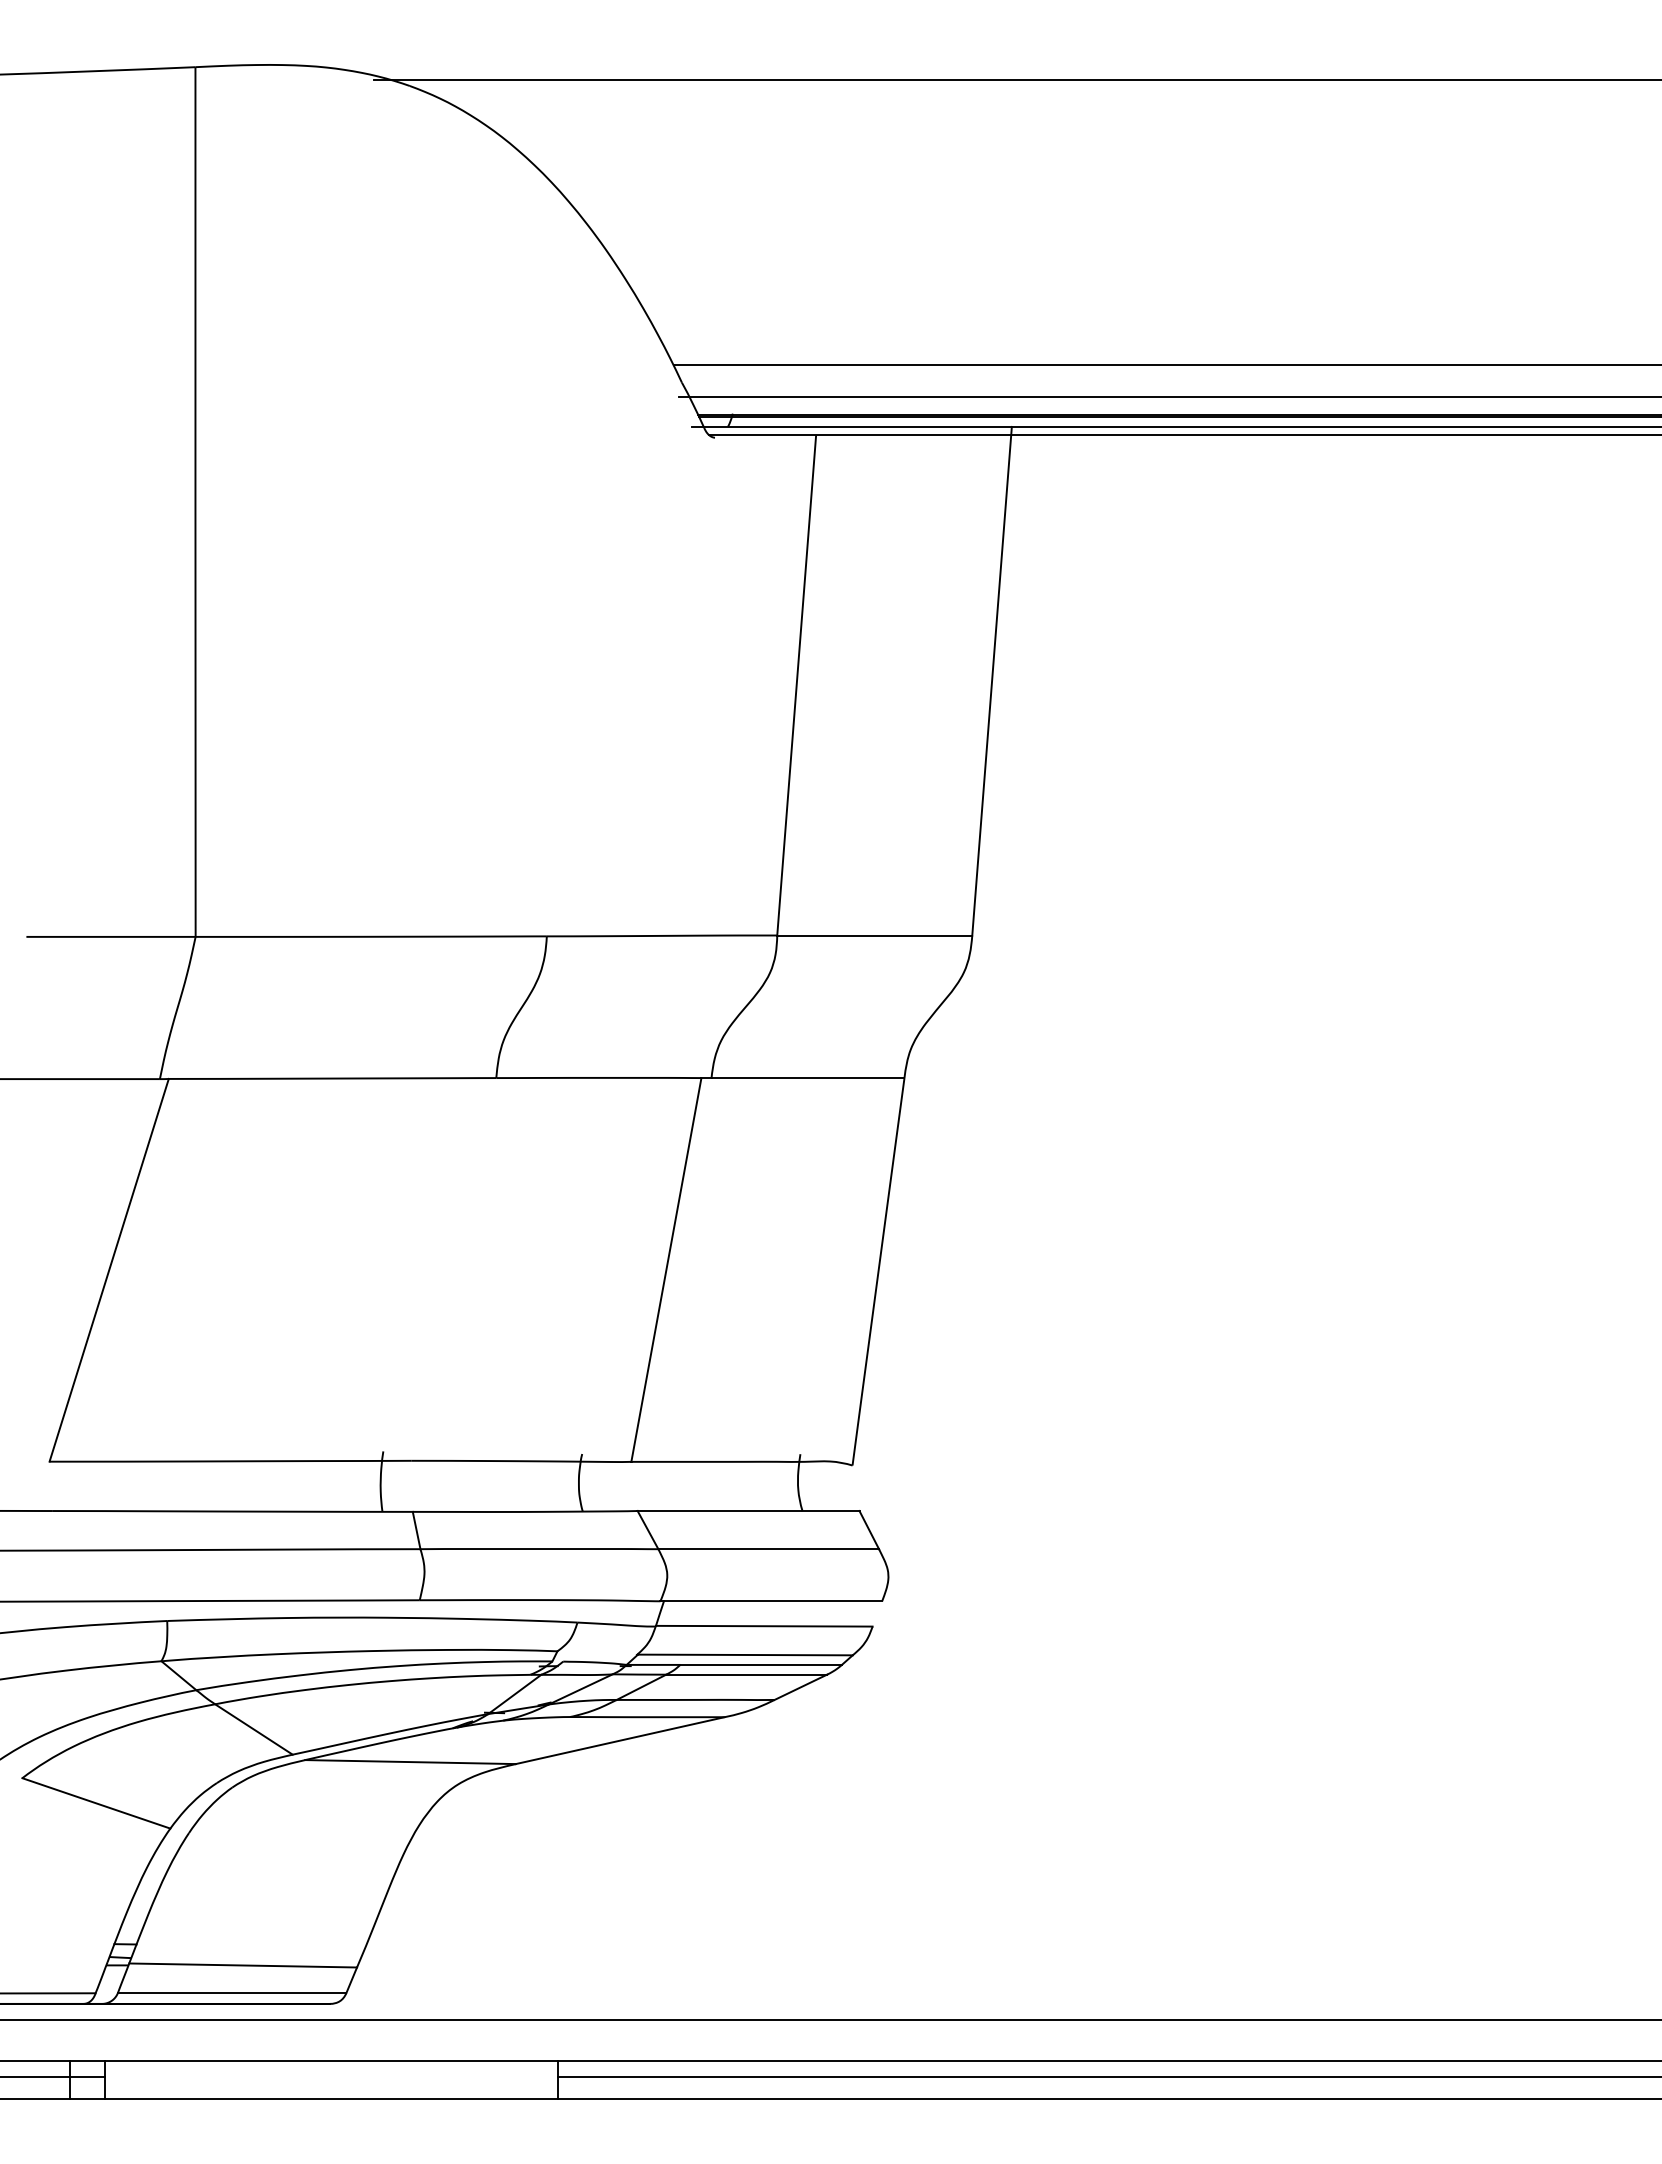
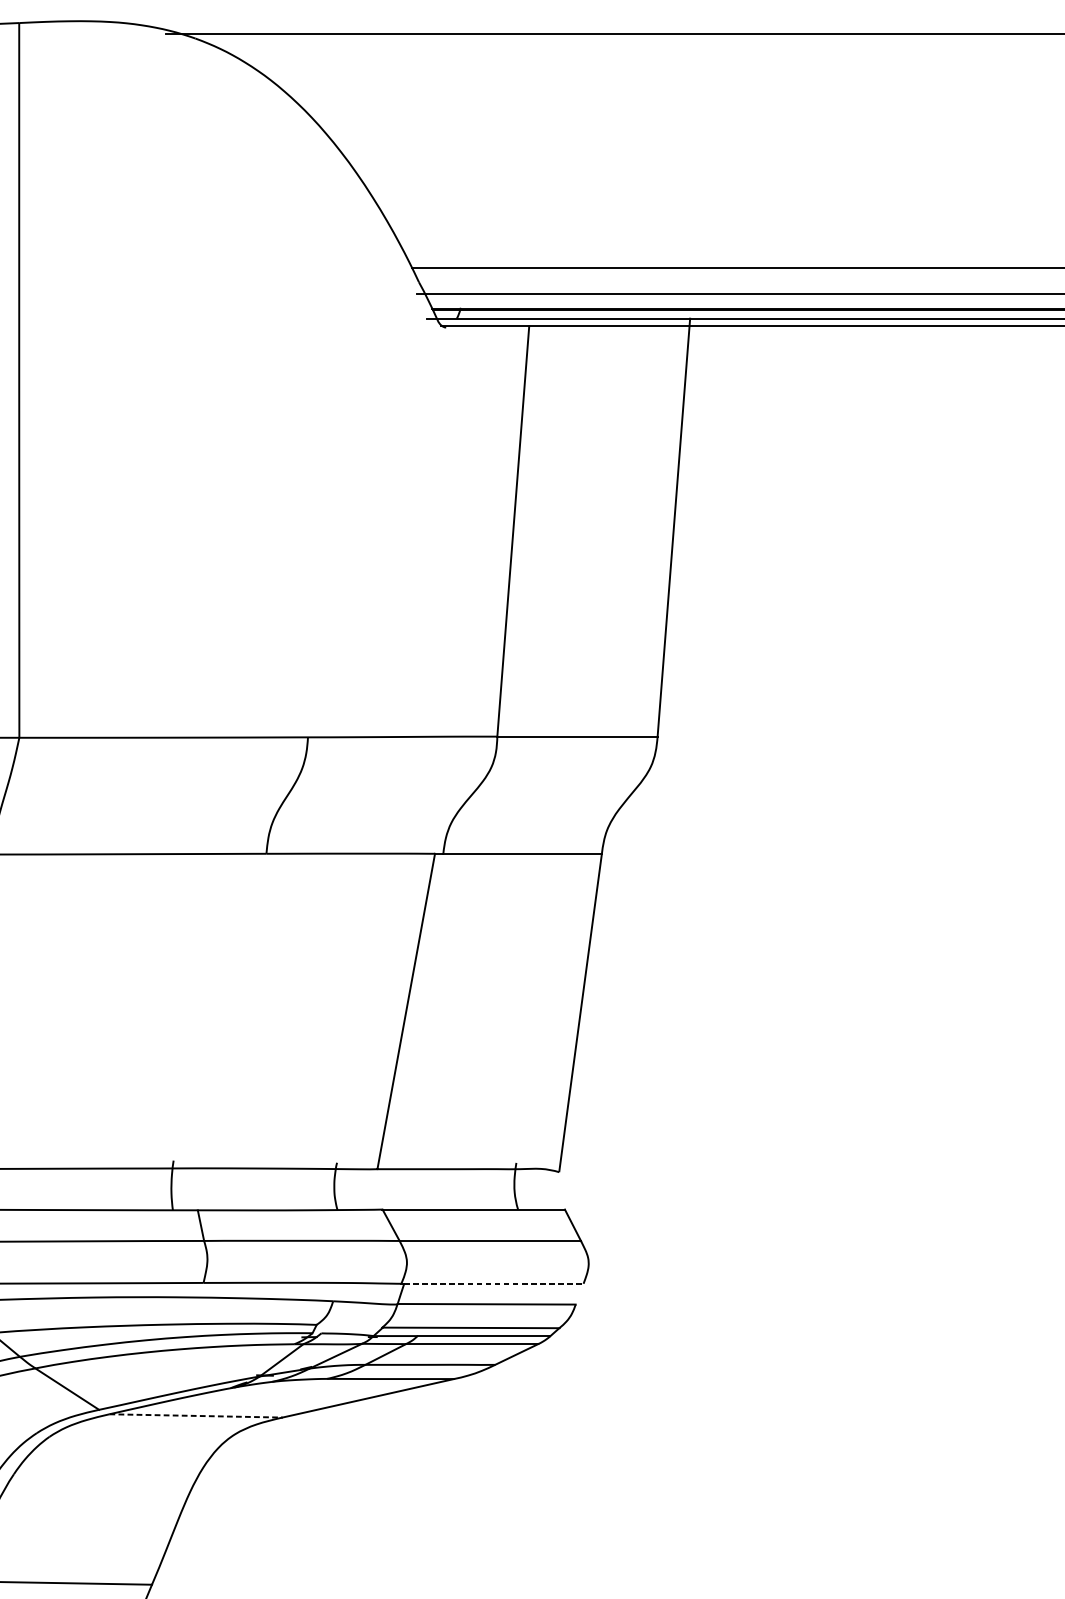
line: (773, 1601) -> (494, 1283), solid -> dashed
line: (411, 1762) -> (196, 1416), solid -> dashed

